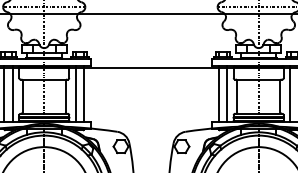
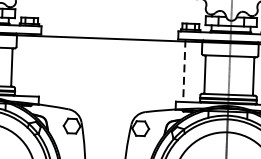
line: (75, 93) -> (22, 64), removed
line: (84, 93) -> (33, 64), removed
line: (218, 93) -> (184, 70), solid -> dashed
line: (227, 93) -> (194, 70), removed

